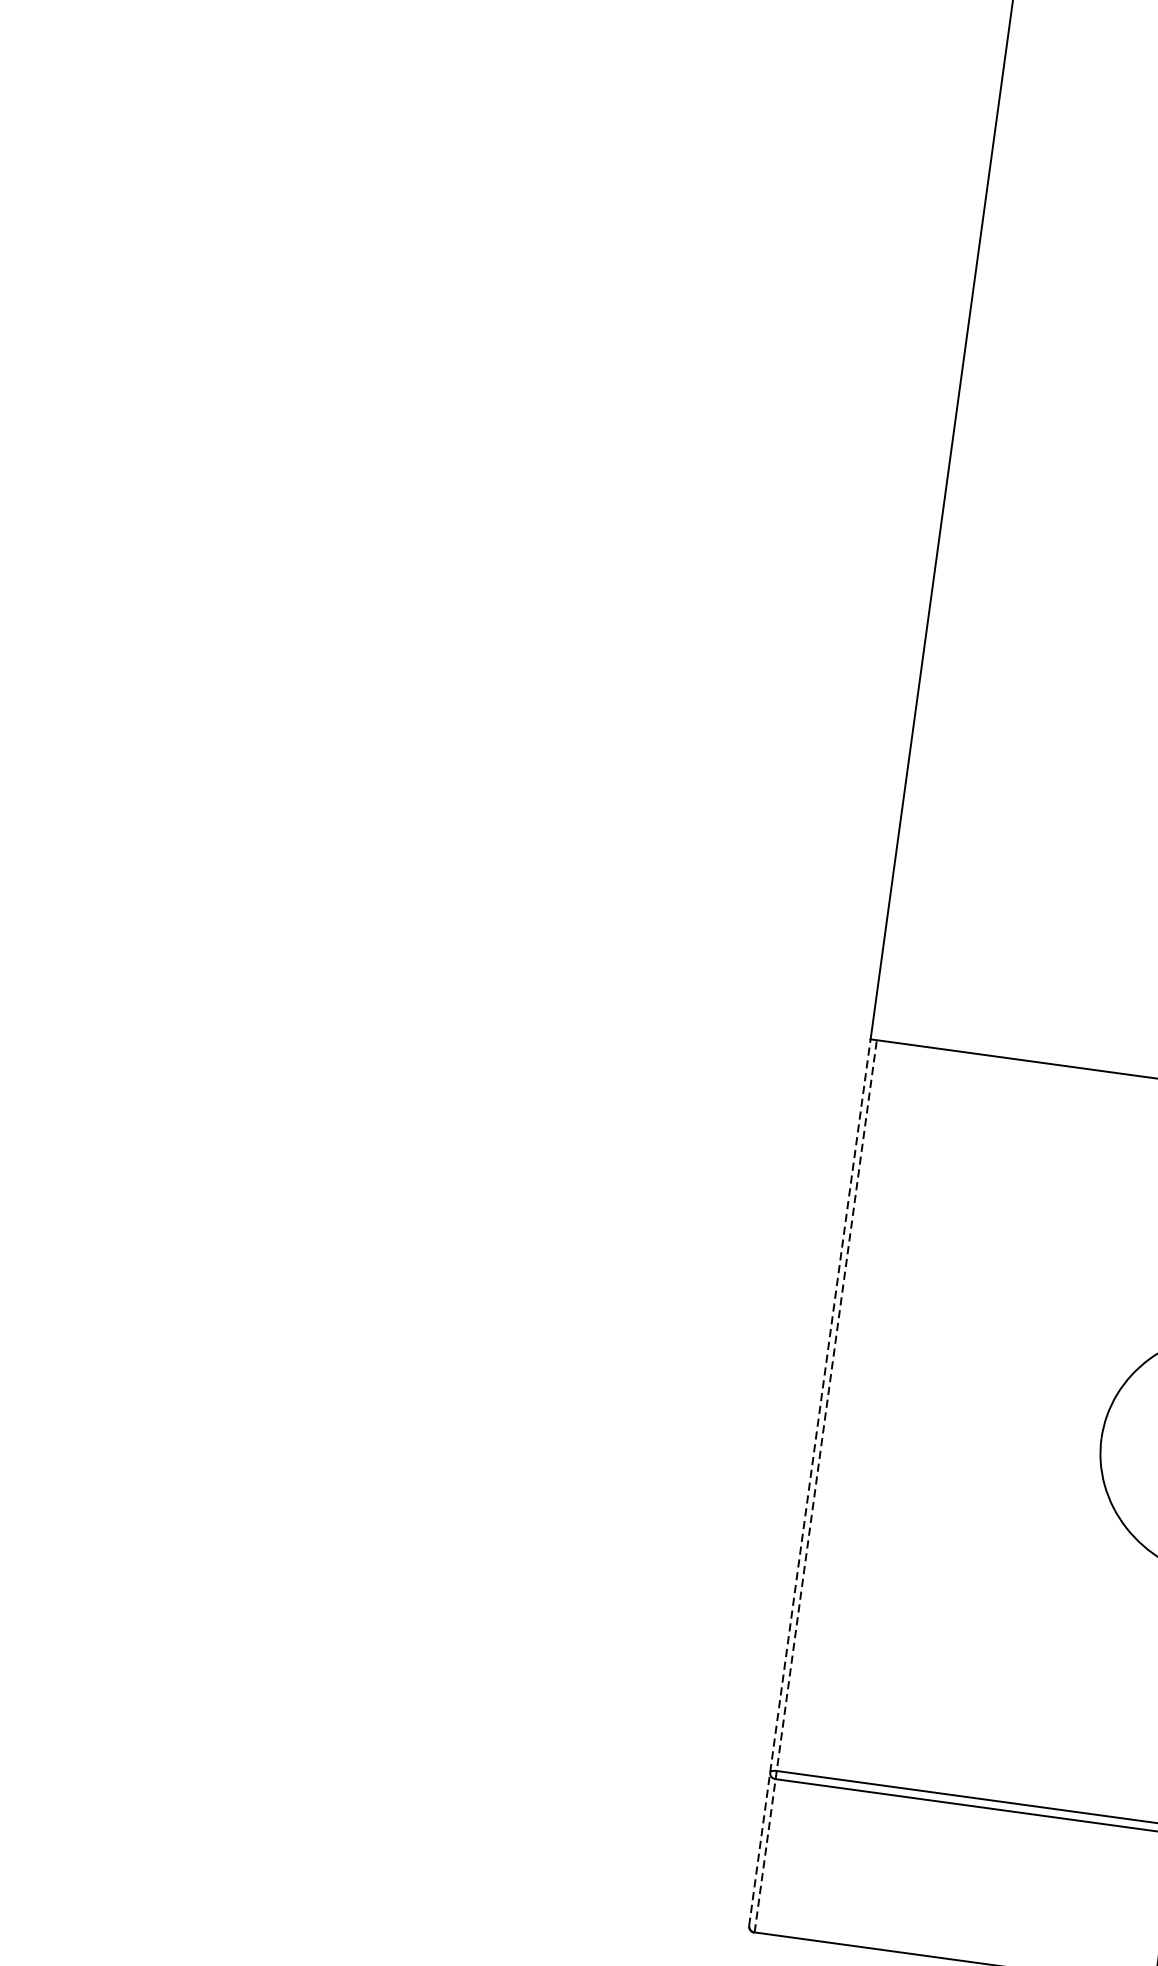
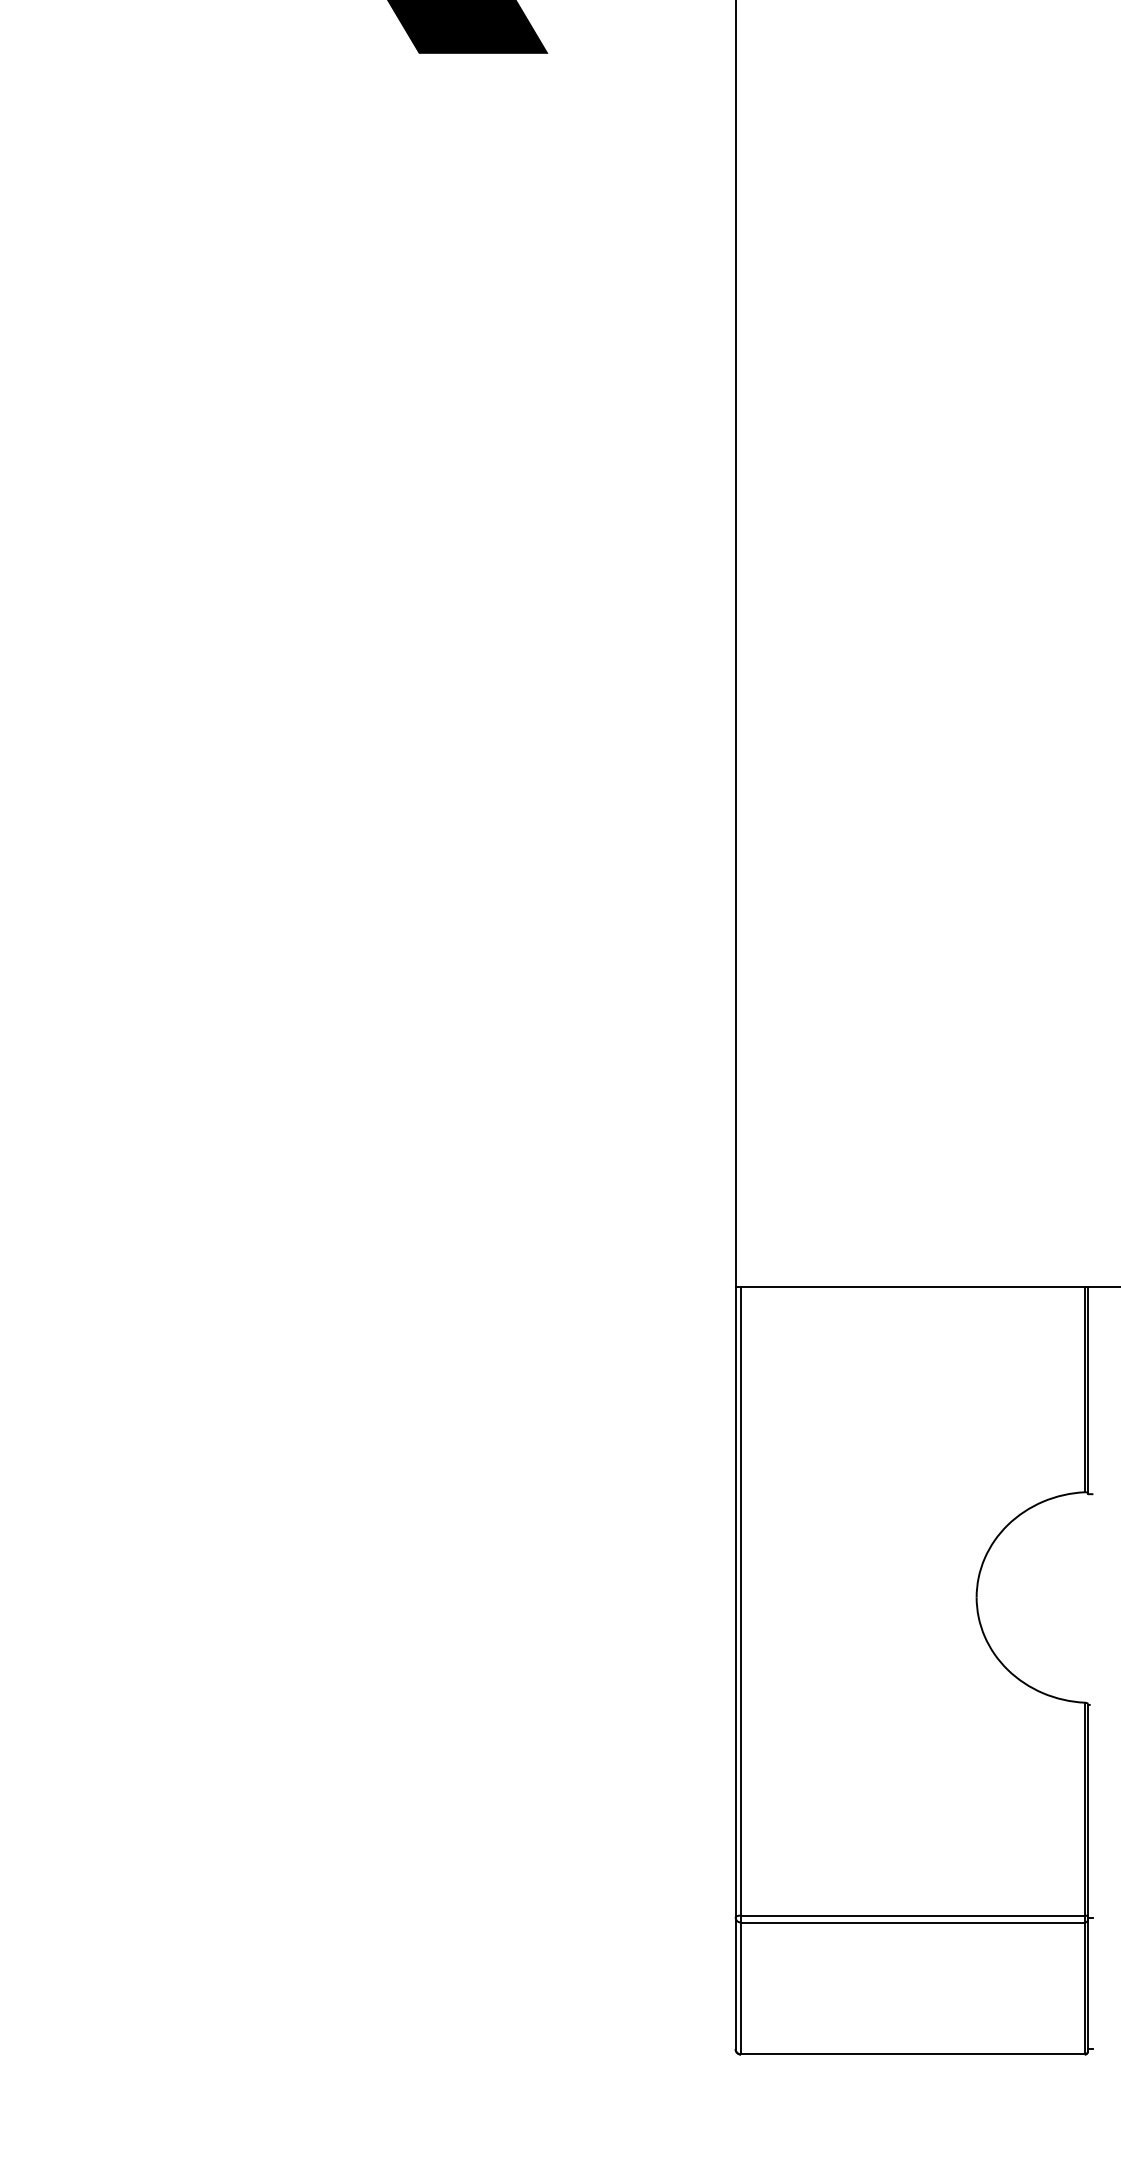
line: (809, 1481) -> (735, 1667), dashed -> solid
line: (816, 1486) -> (741, 1670), dashed -> solid

